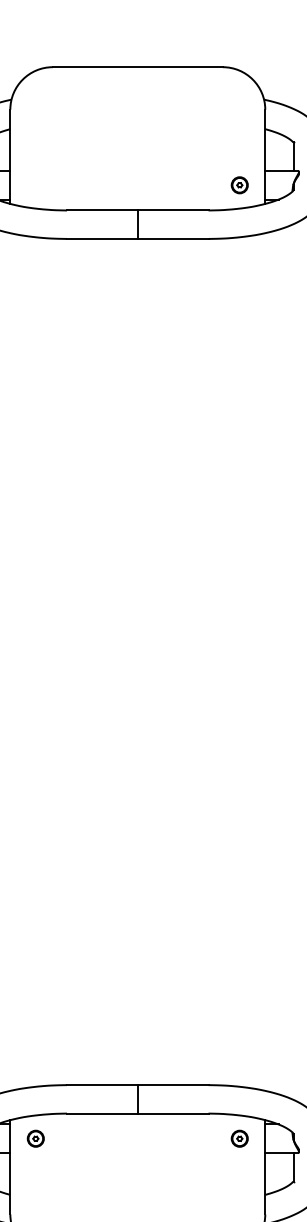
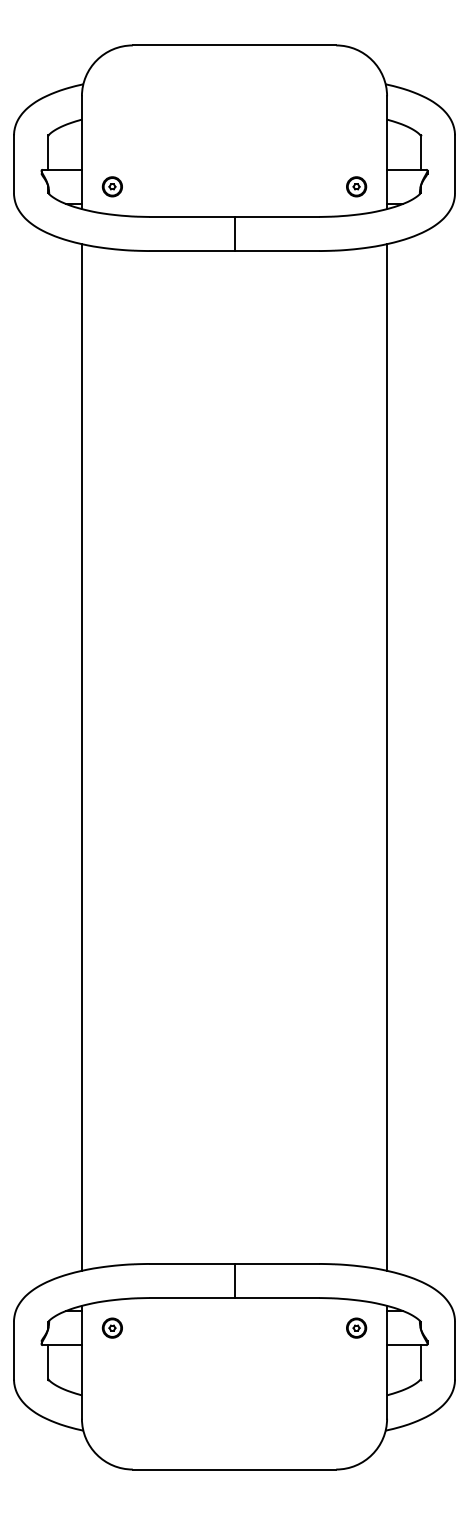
part: (35, 185) -> (111, 186), added
line: (9, 662) -> (81, 757), added
line: (265, 662) -> (387, 757), added

